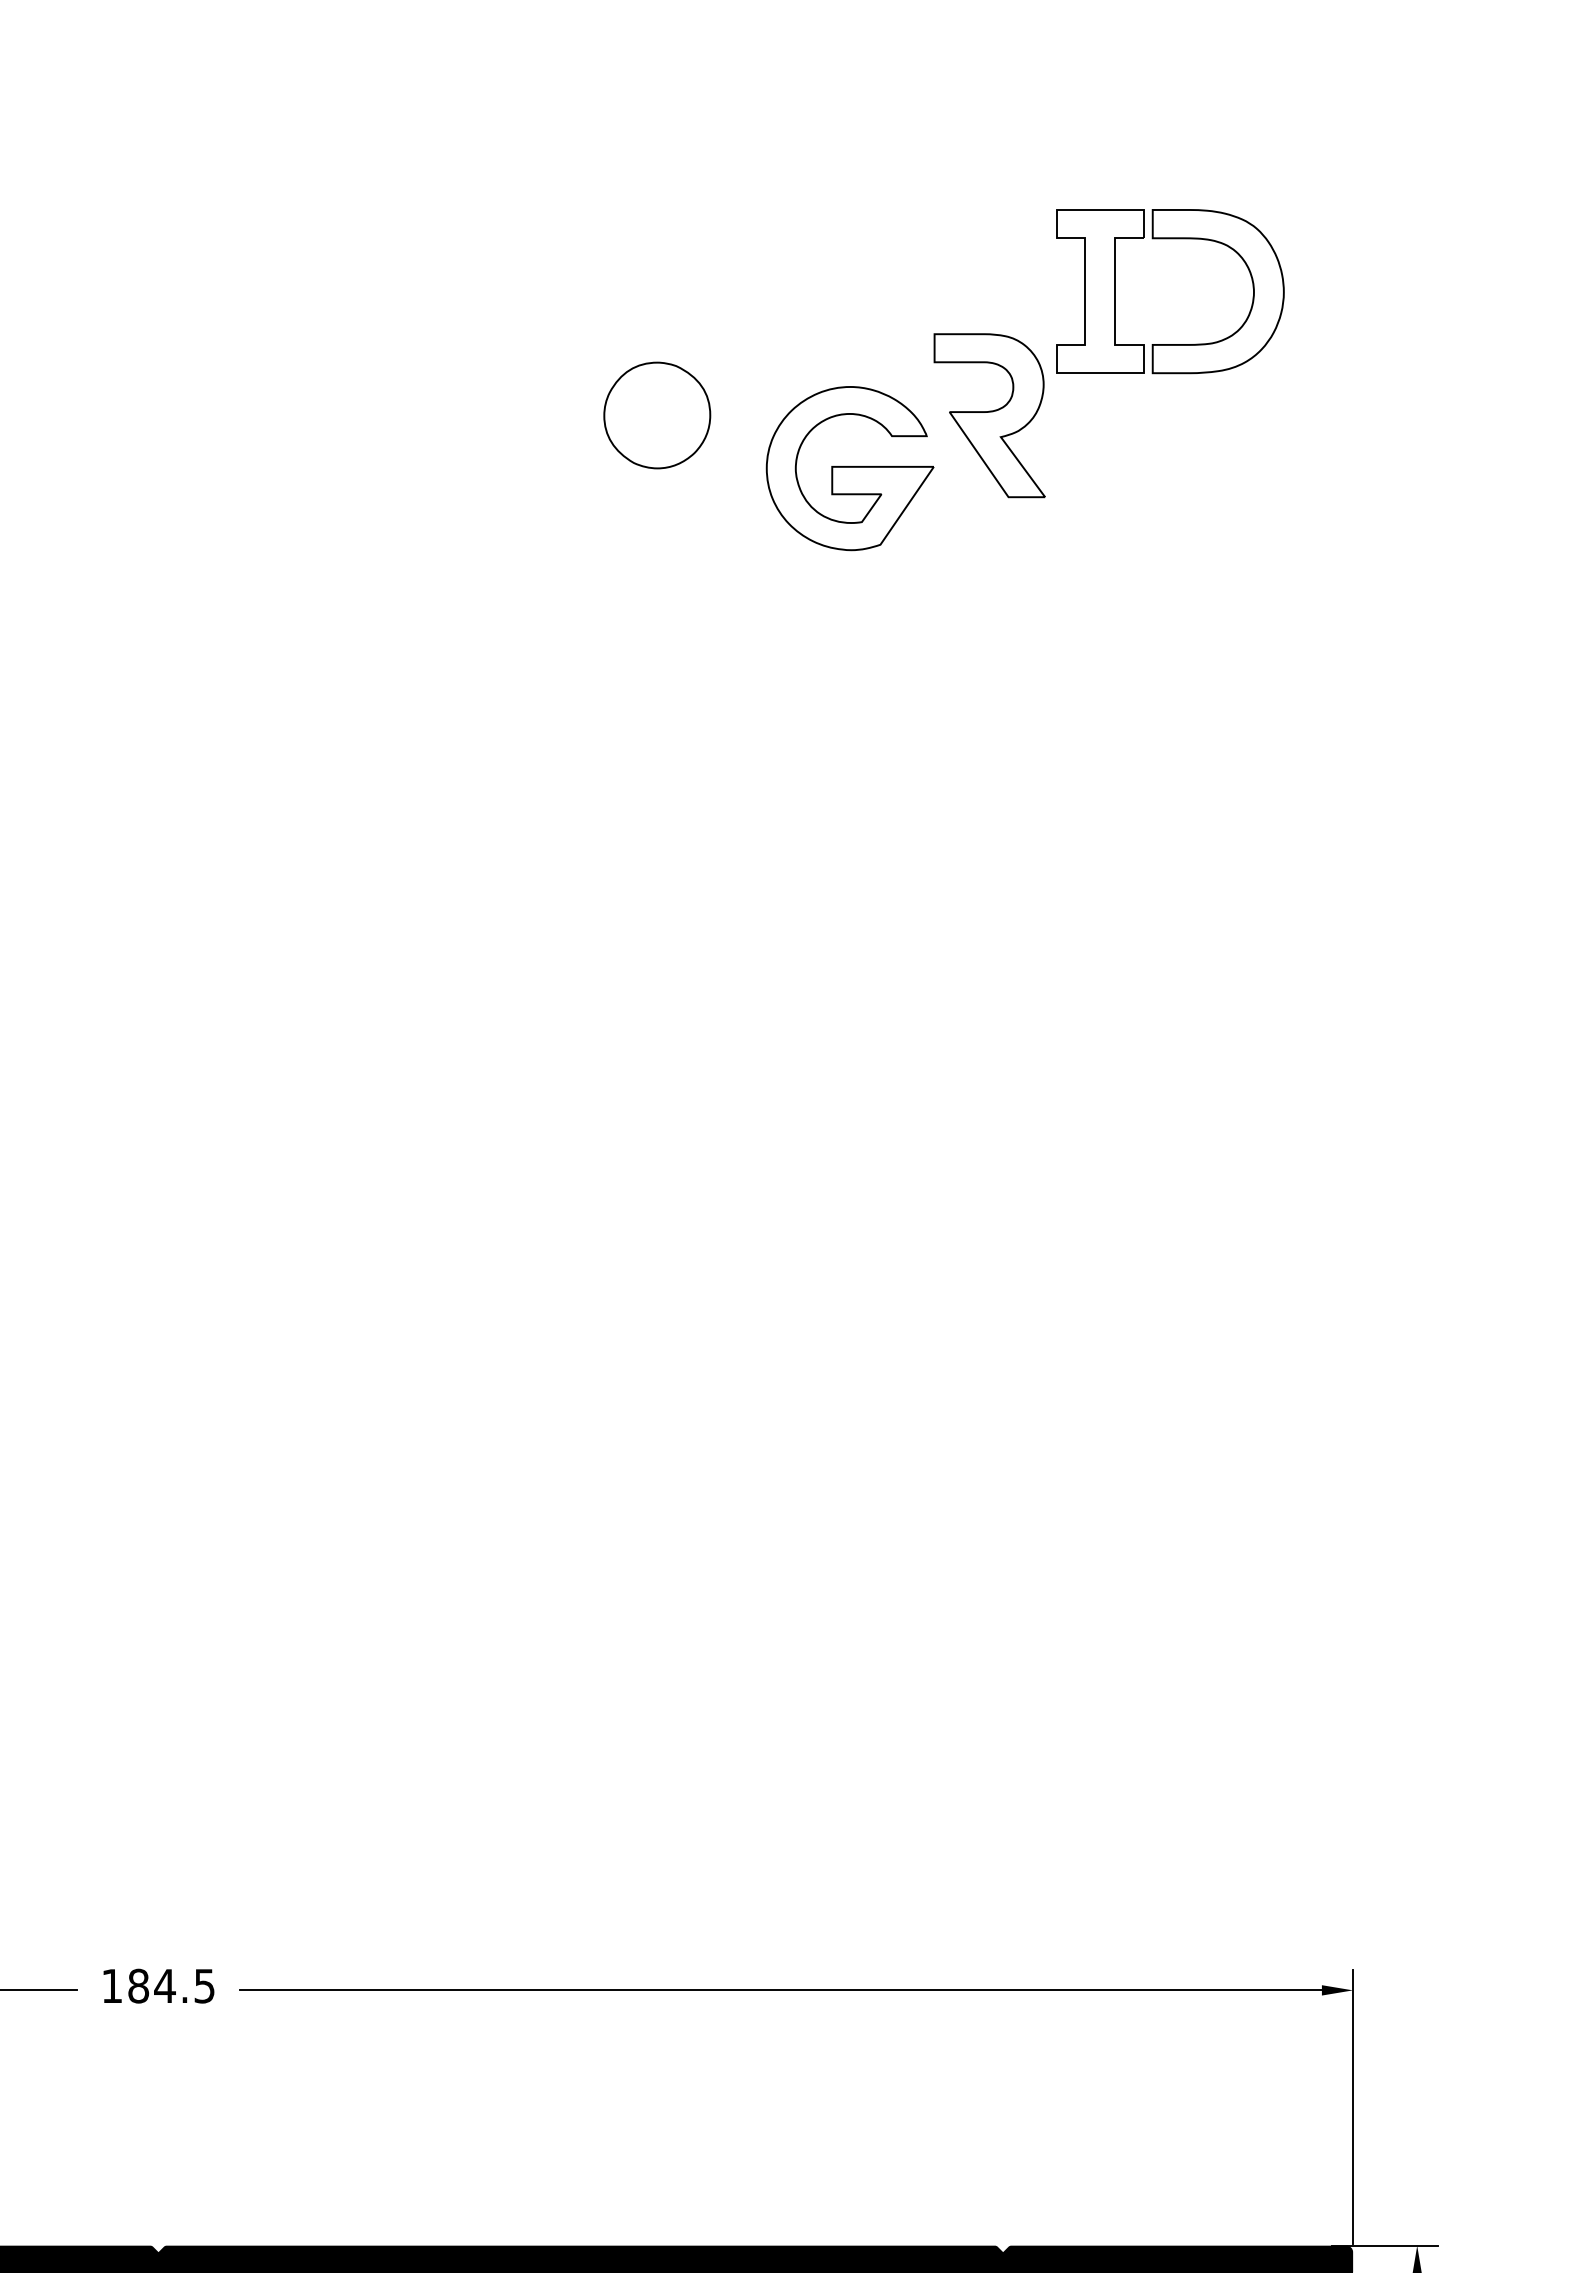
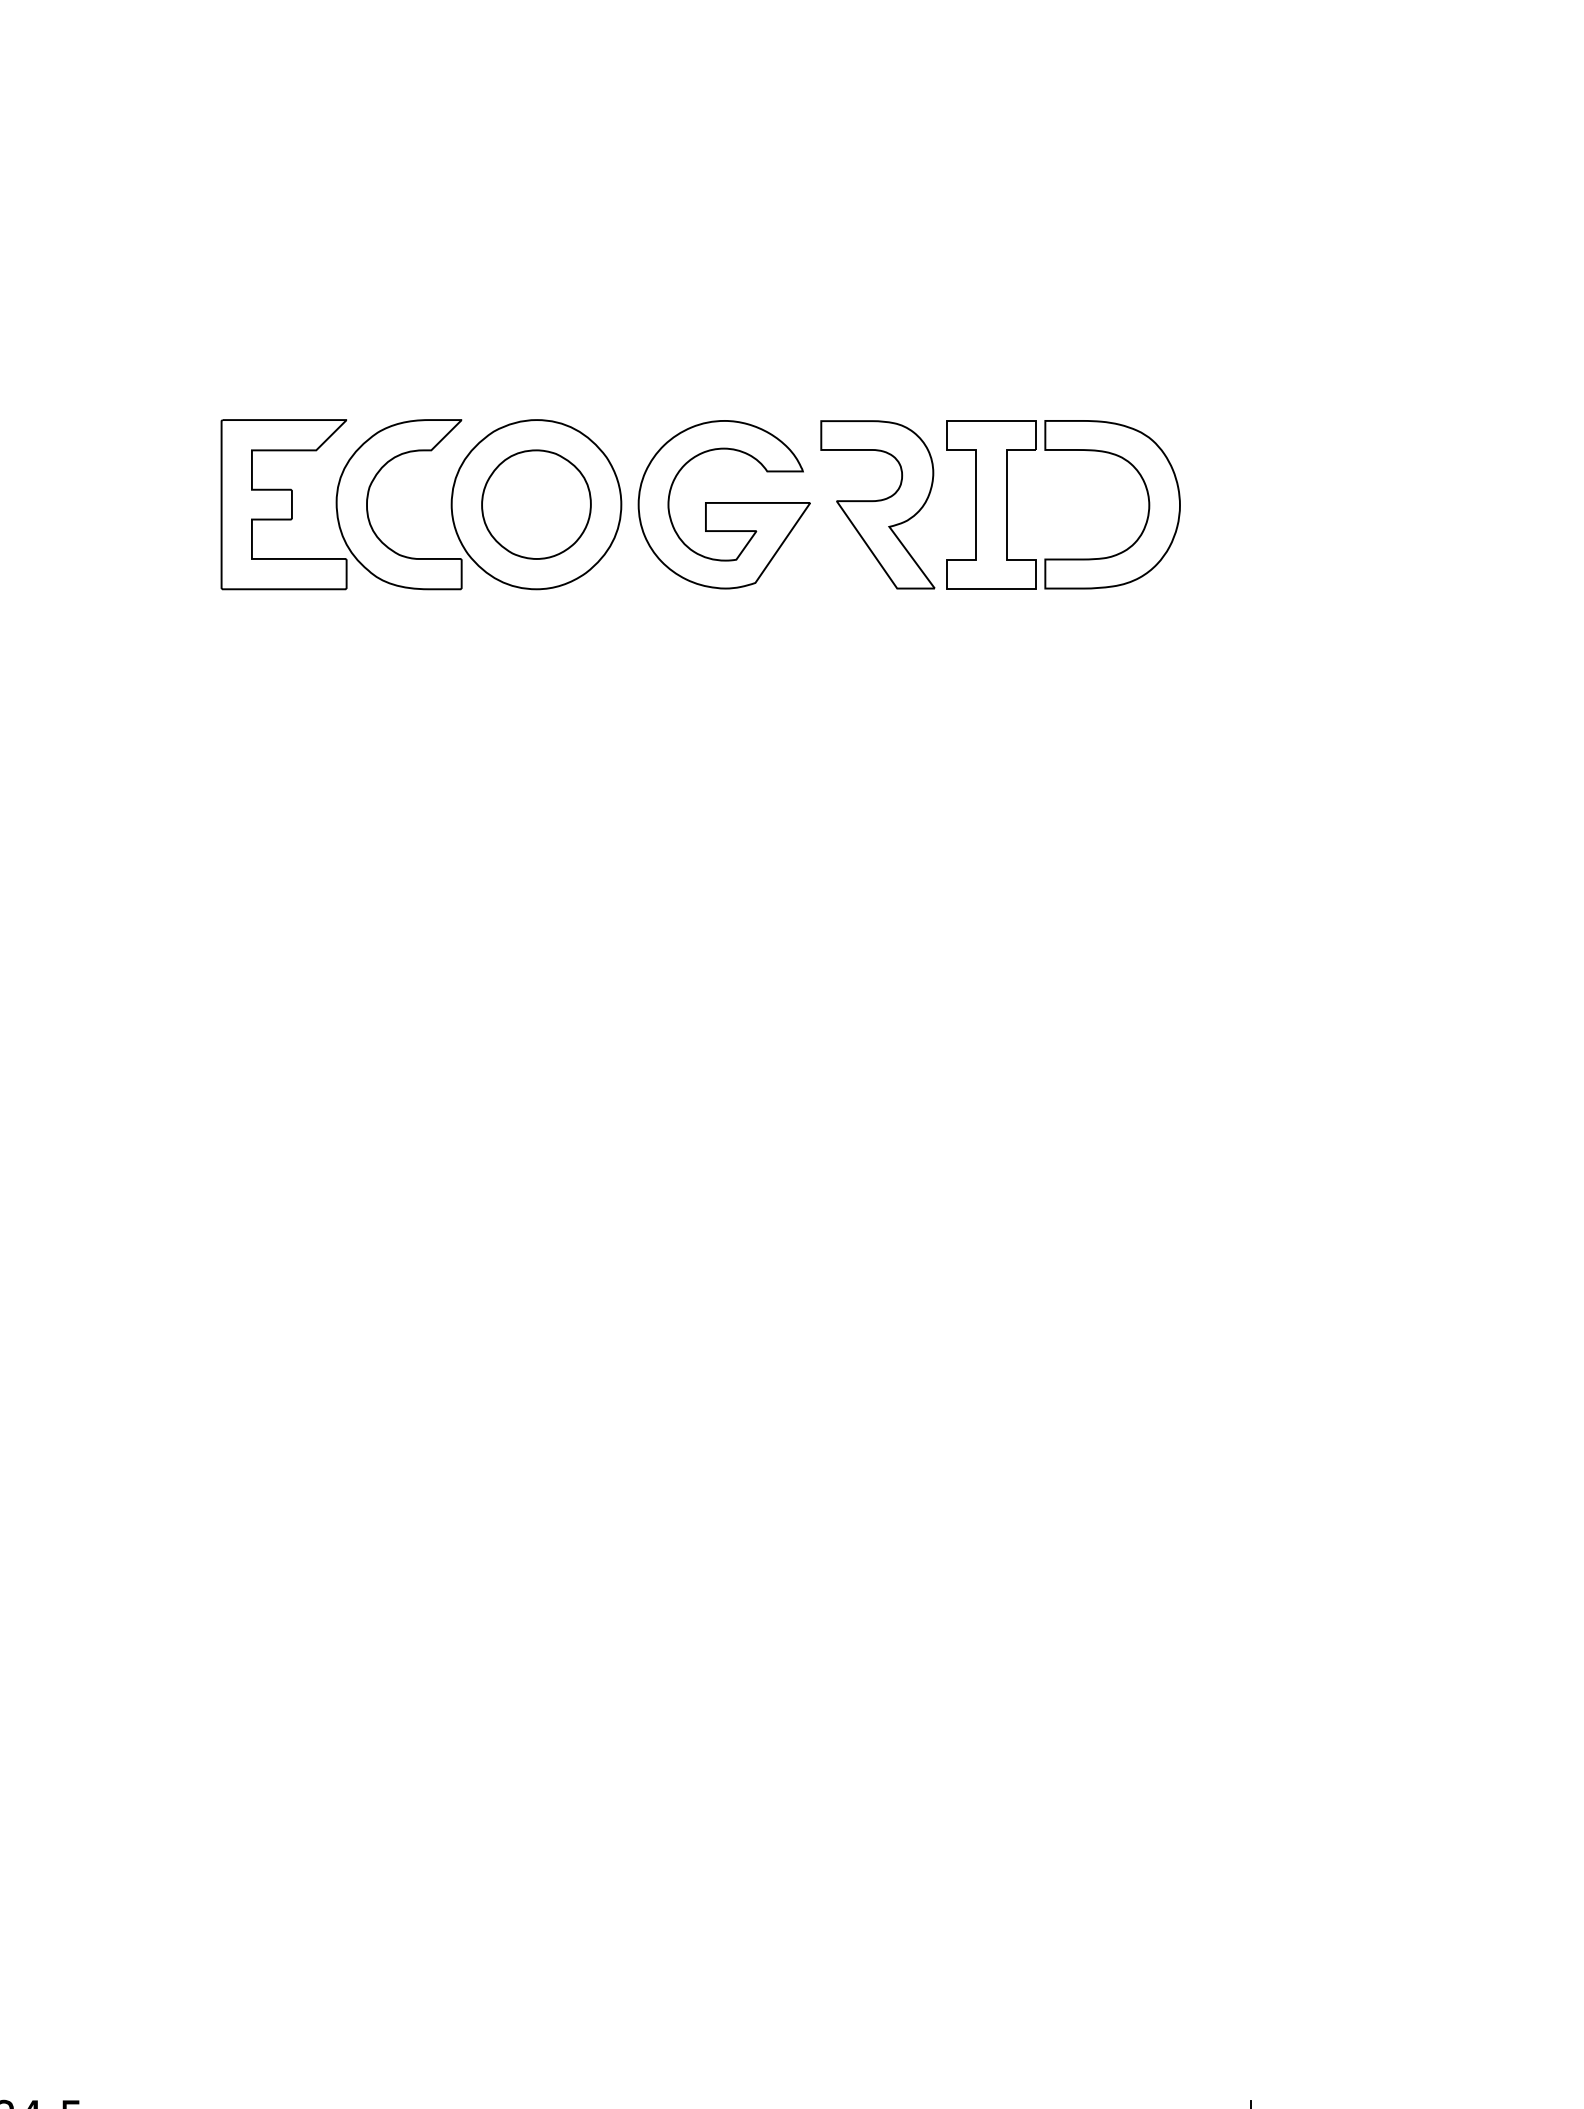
part: (1170, 239) -> (1063, 451), moved
part: (573, 415) -> (450, 504), added
part: (849, 468) -> (723, 504), moved

